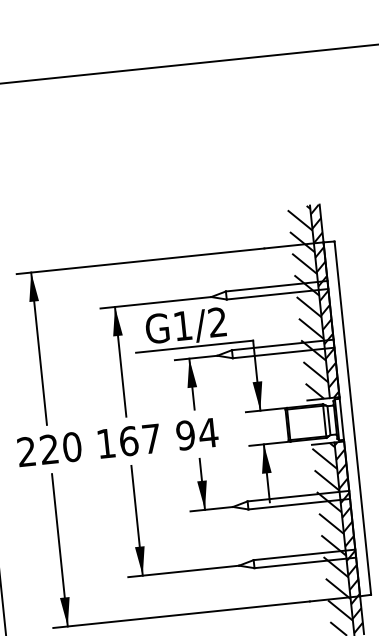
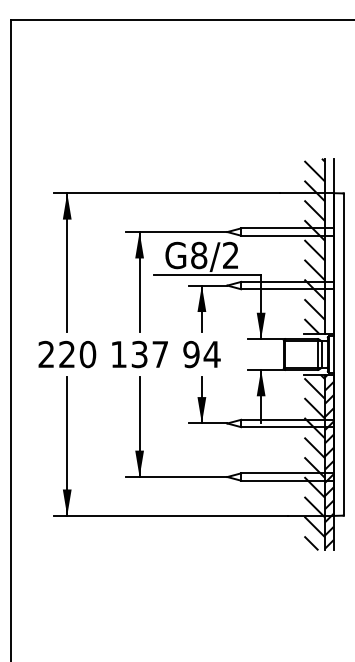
hatch: (324, 301) -> (329, 246), removed
text: (183, 325) -> (199, 255), G1/2 -> G8/2
text: (128, 441) -> (139, 354), 167 -> 137

